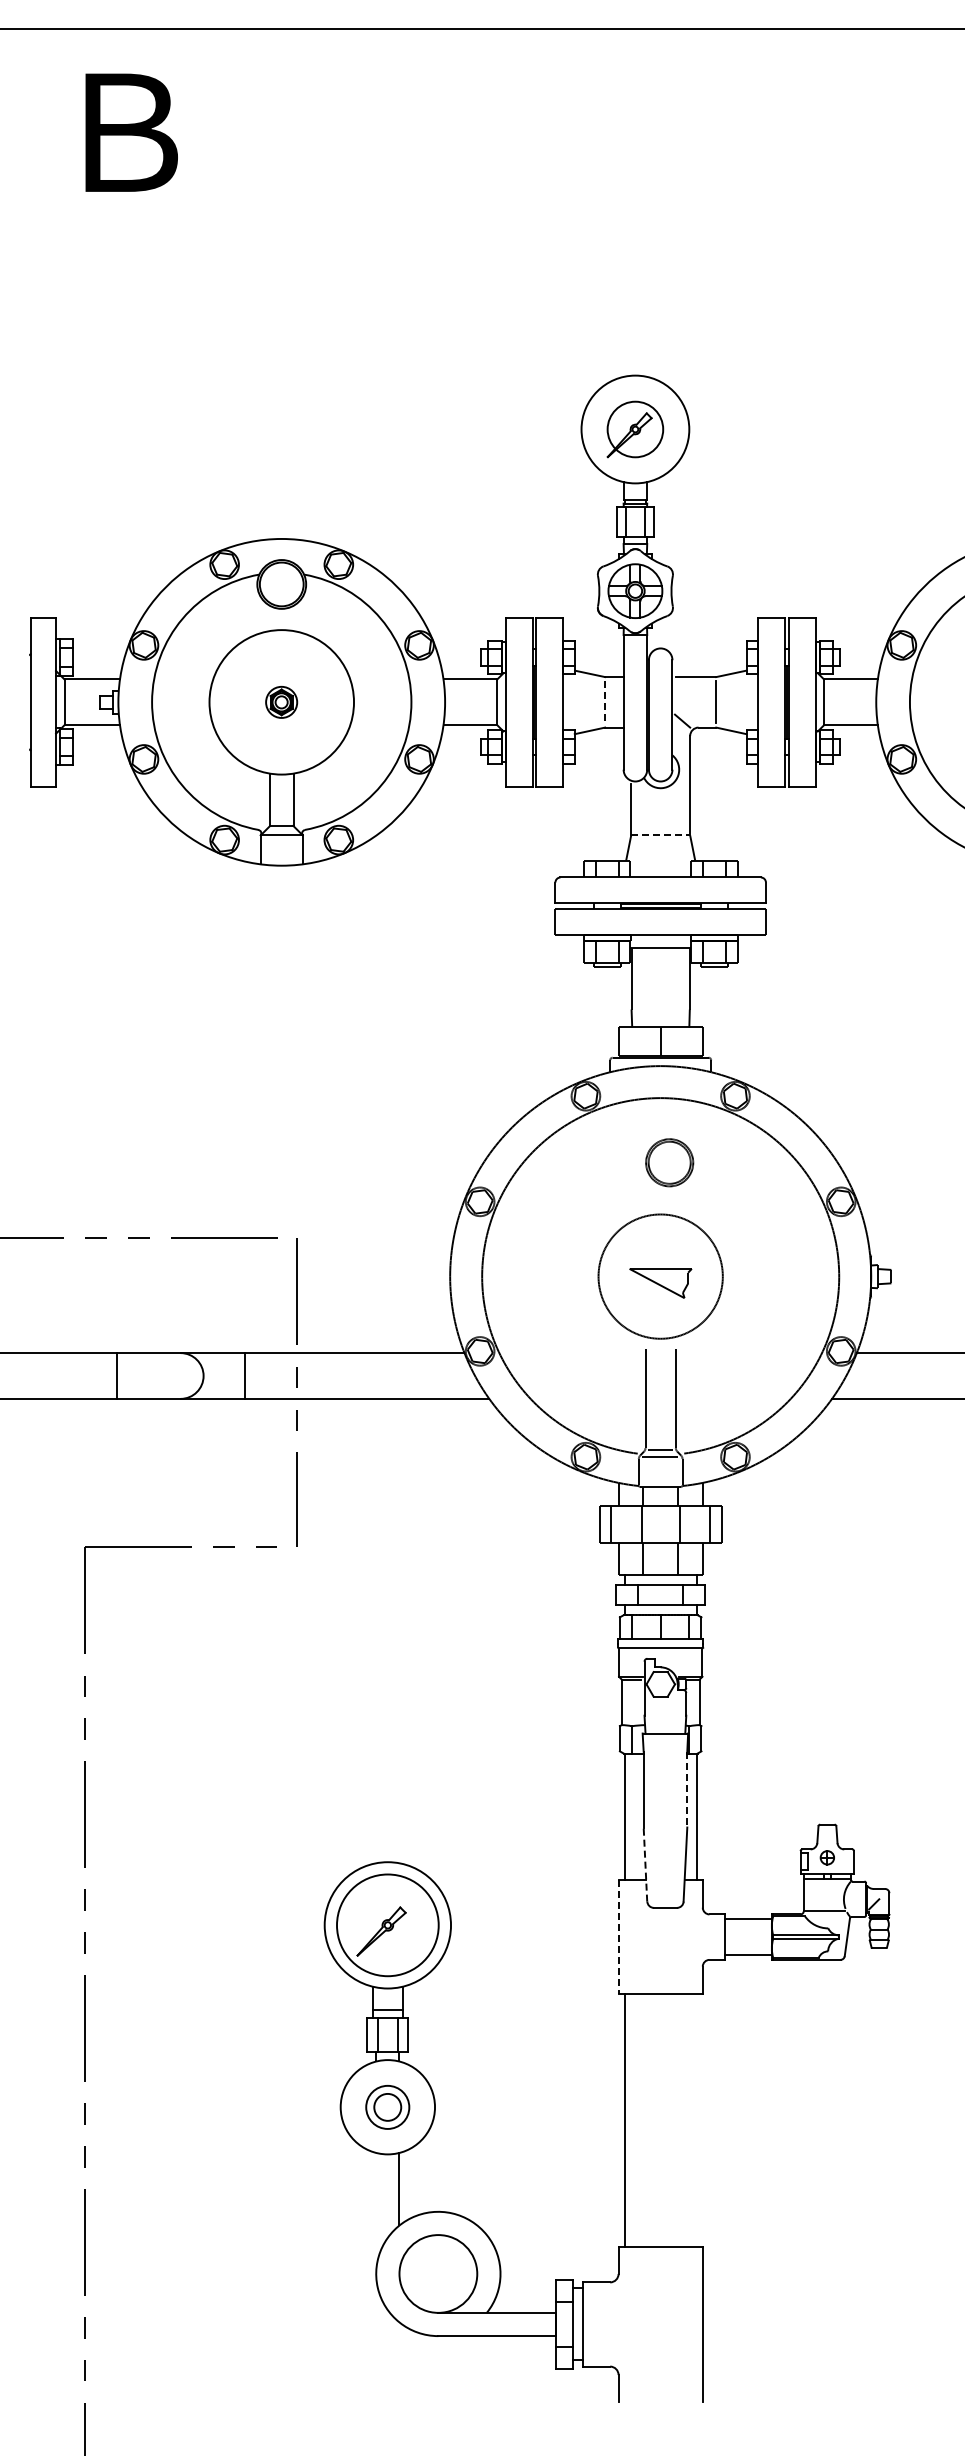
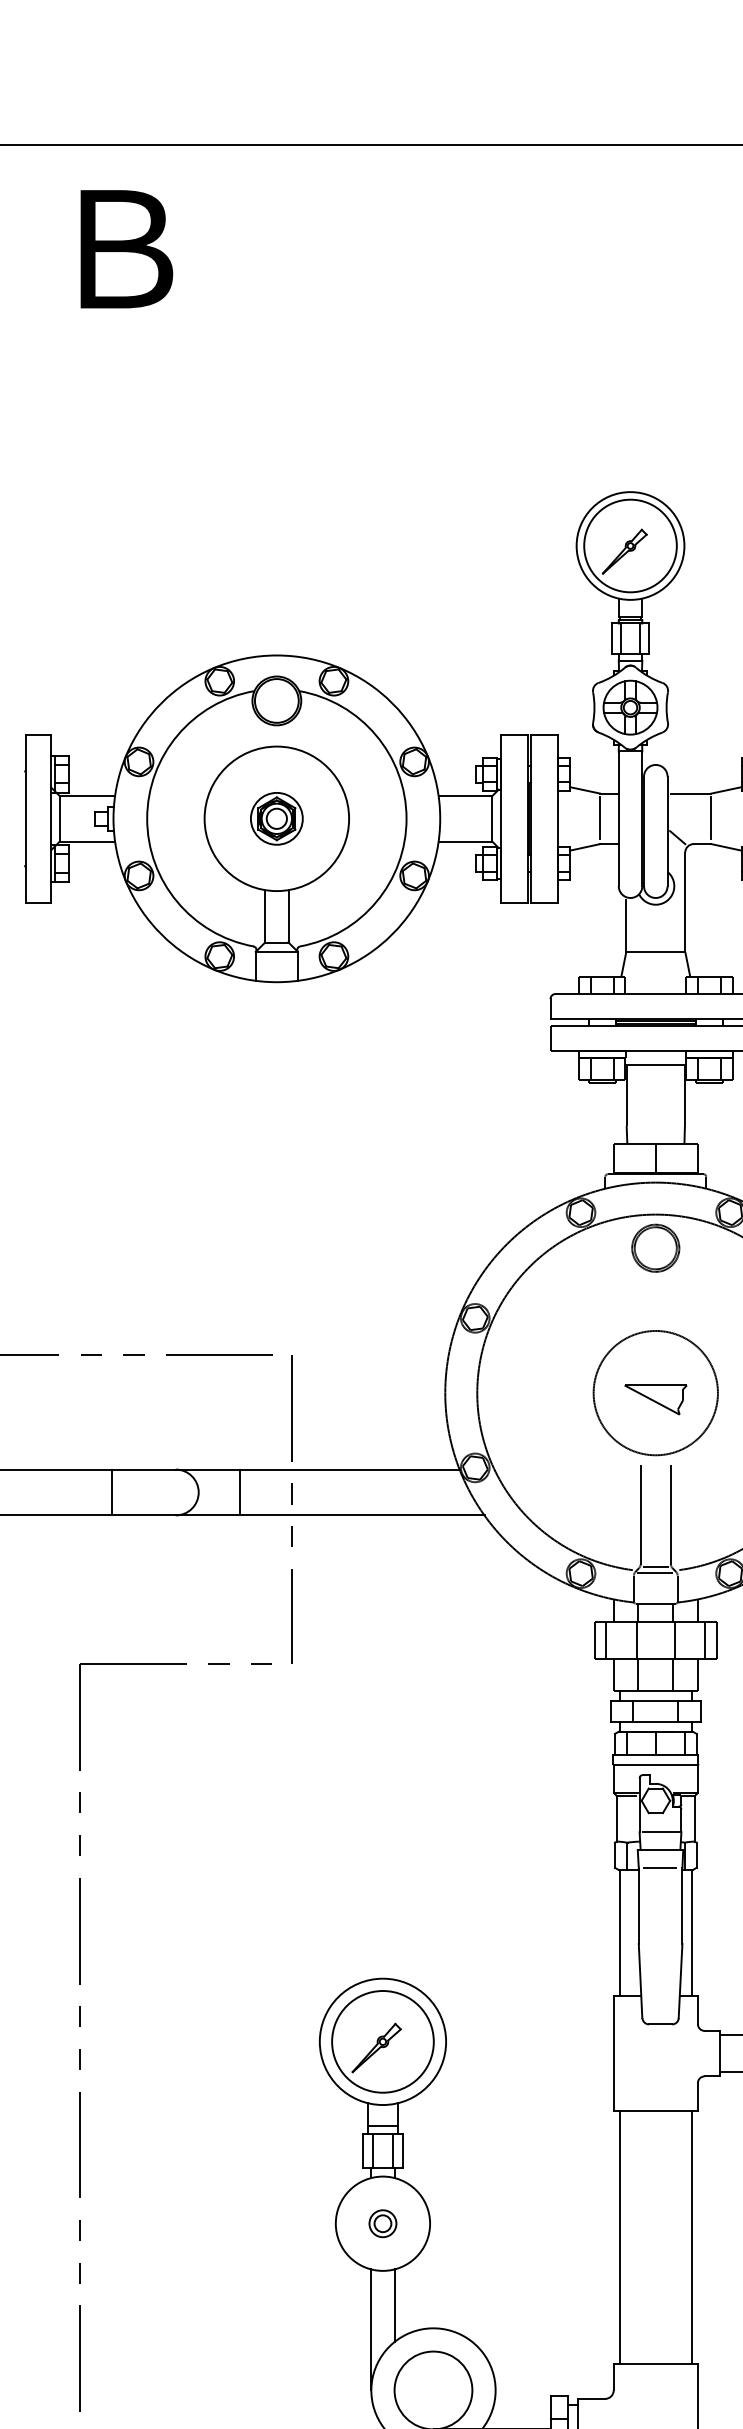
circle: (635, 429) -> (630, 546), size x1.67
line: (605, 701) -> (600, 818), dashed -> solid
part: (281, 702) -> (276, 819), size x1.67
line: (661, 835) -> (656, 952), dashed -> solid
part: (669, 1162) -> (655, 1248), moved
line: (665, 1715) -> (660, 1832), added
line: (665, 1751) -> (660, 1868), added
line: (687, 1789) -> (682, 1906), dashed -> solid
line: (645, 1864) -> (640, 1981), dashed -> solid
line: (618, 1937) -> (613, 2054), dashed -> solid
part: (387, 2106) -> (382, 2223), size x0.62
line: (696, 2120) -> (691, 2237), added
line: (376, 2212) -> (371, 2329), added

